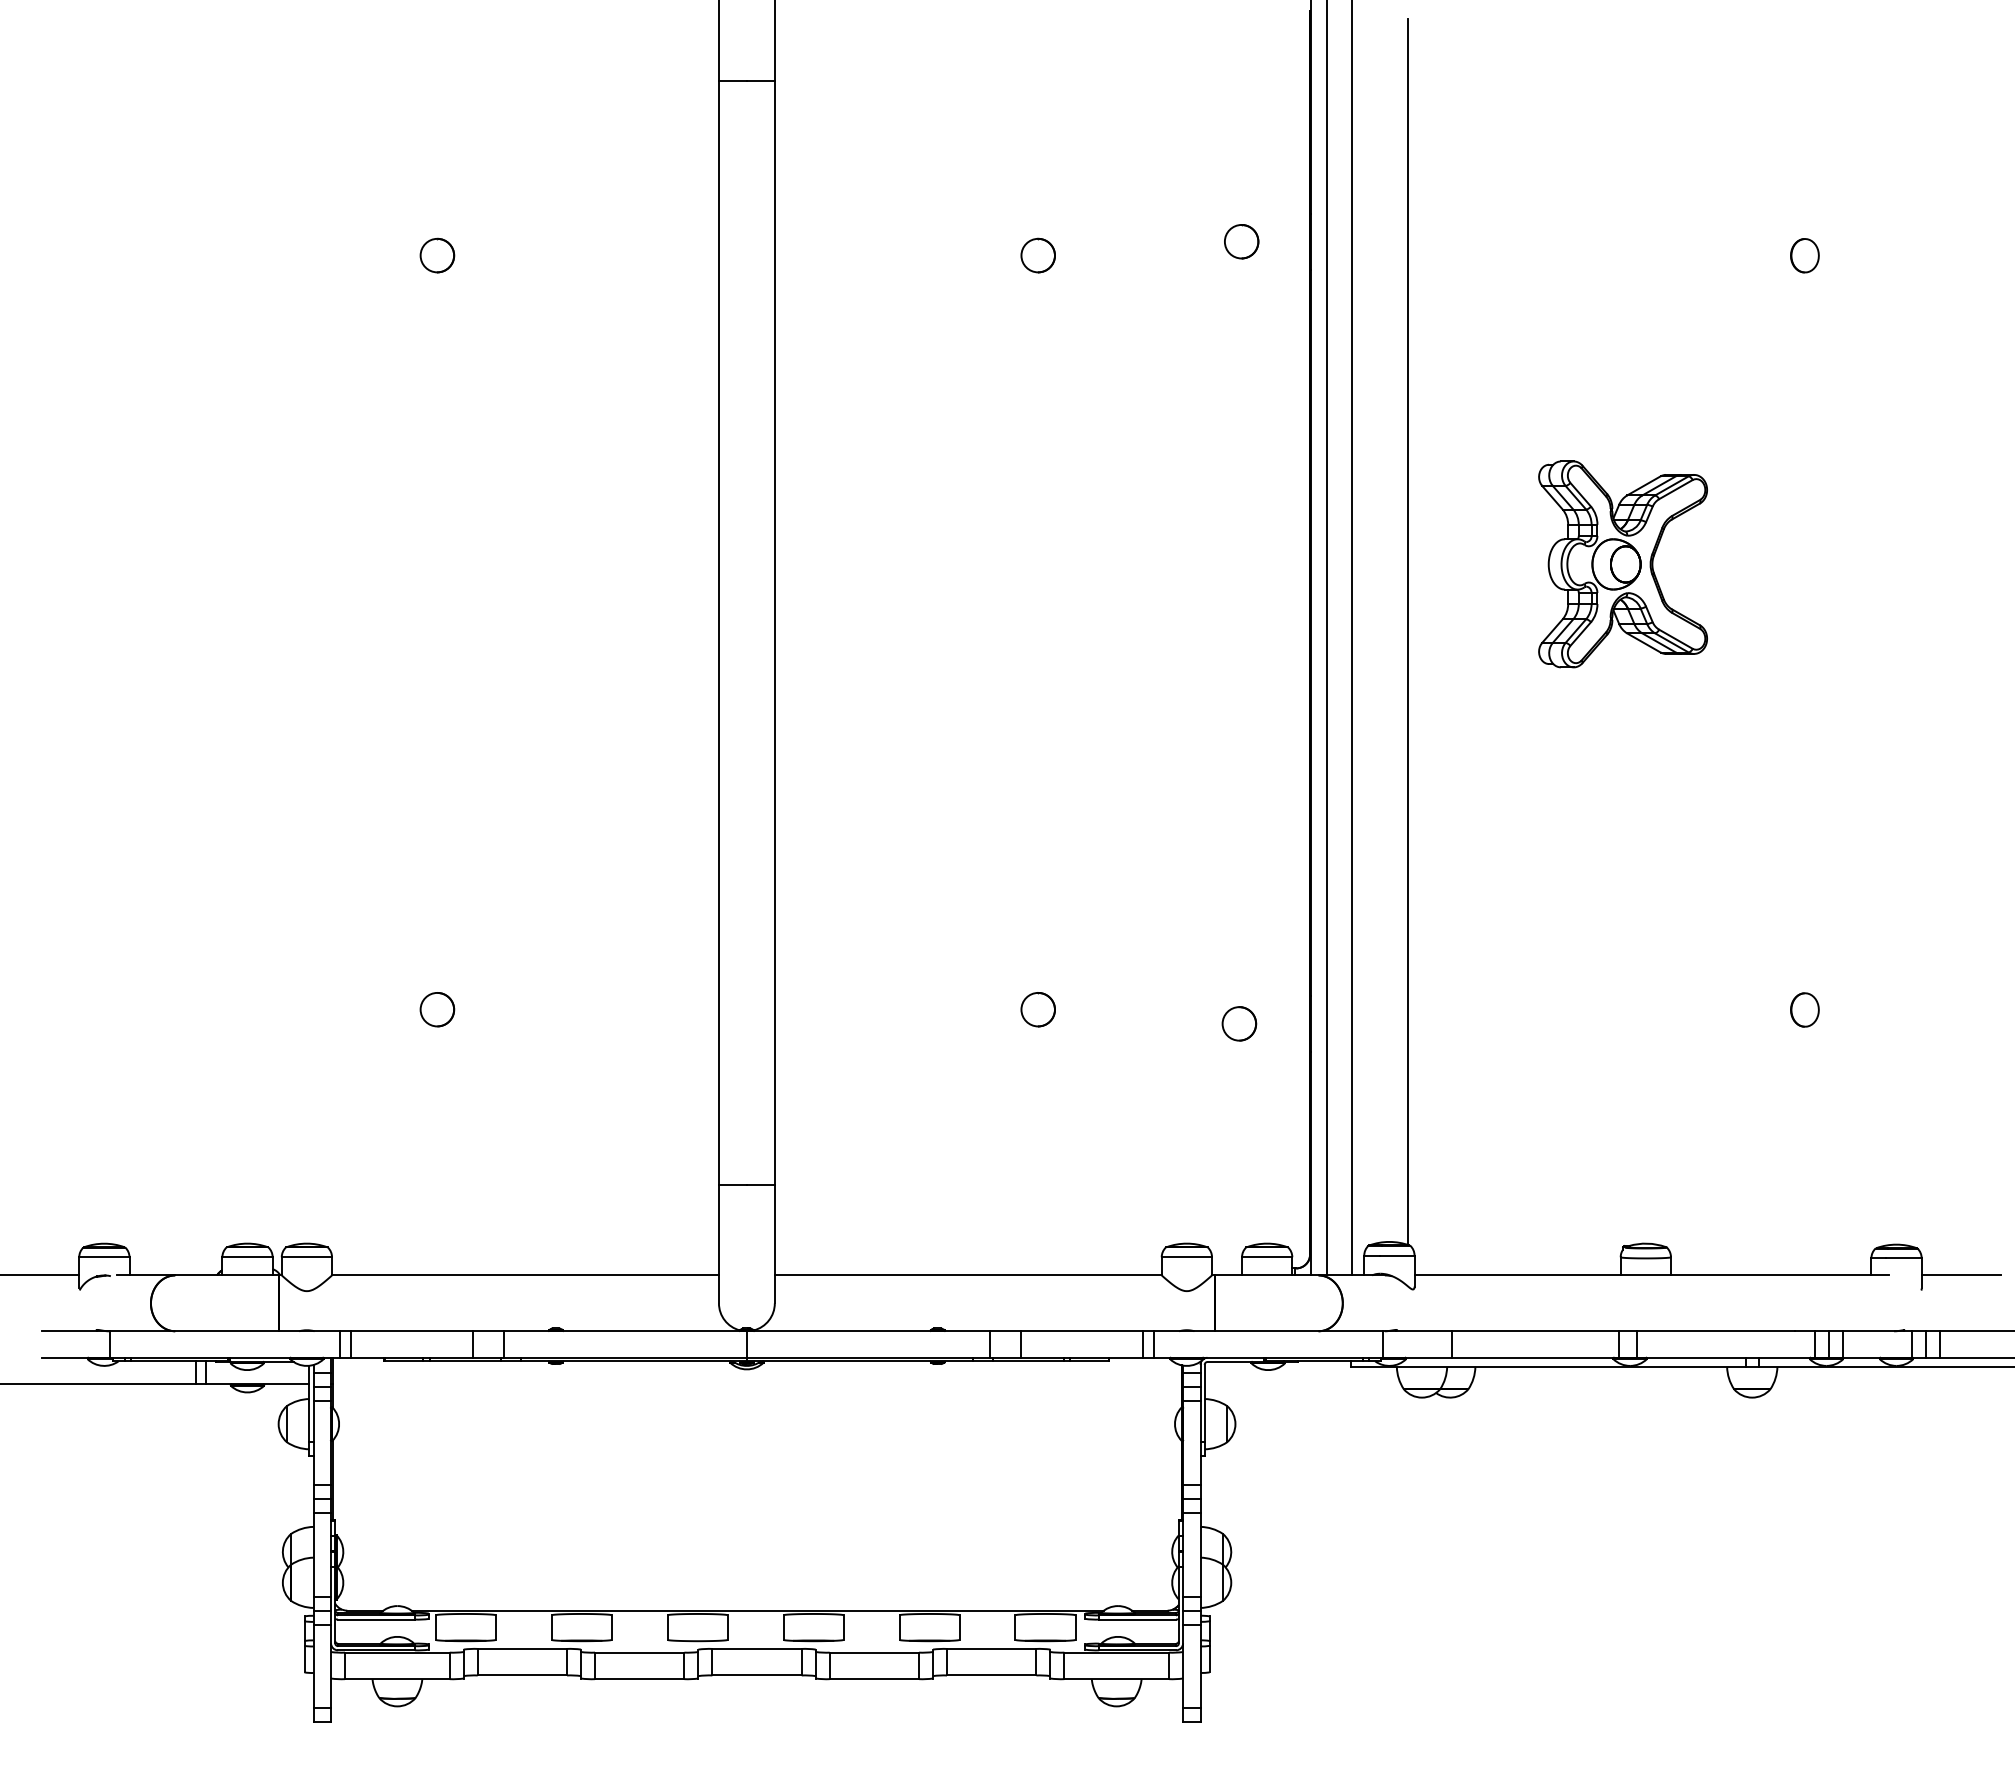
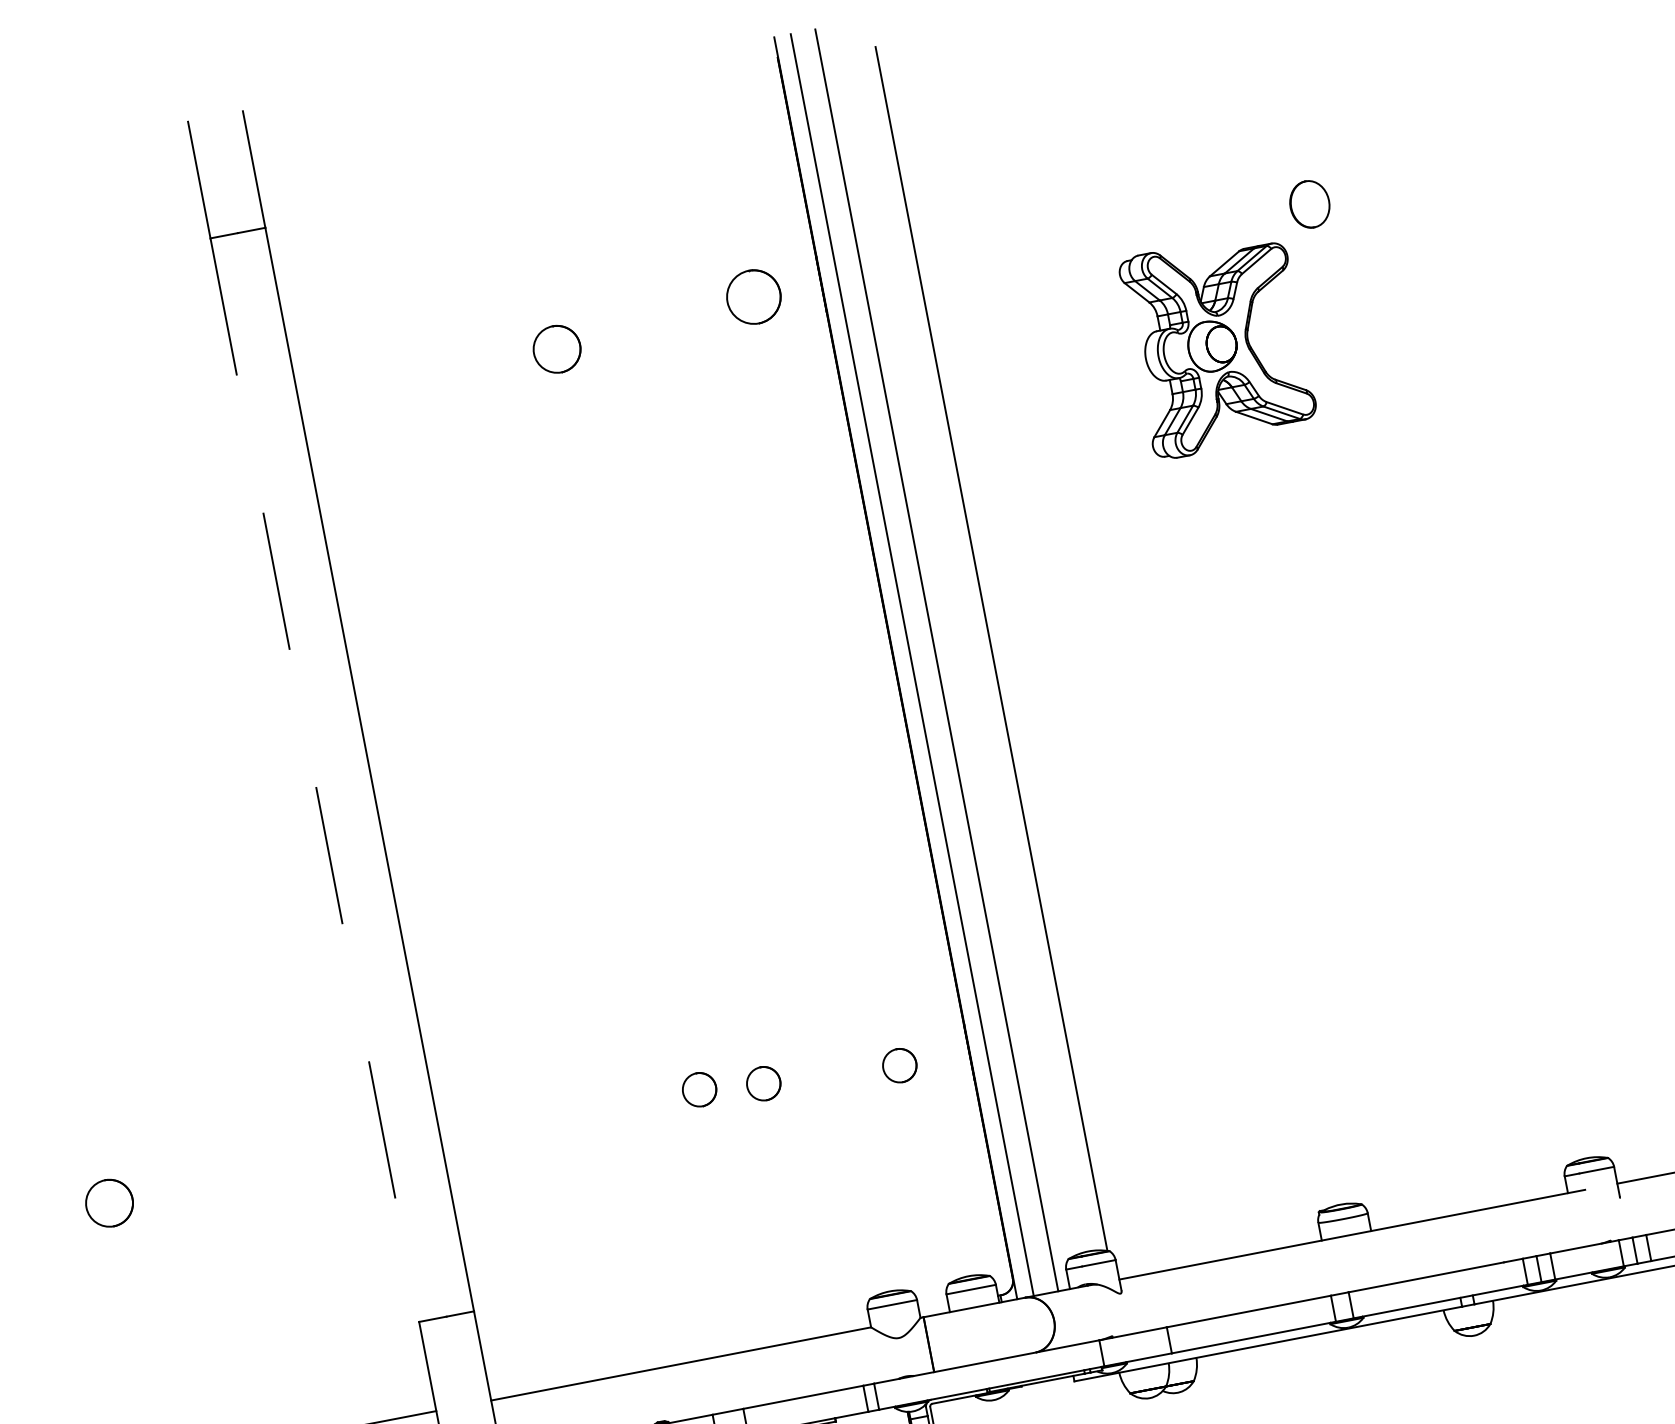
circle: (1241, 241) -> (753, 297), size x1.6
part: (1037, 255) -> (556, 349), size x1.4
part: (1804, 255) -> (1309, 204), size x1.4
part: (1622, 564) -> (1218, 345), moved
line: (718, 632) -> (314, 779), solid -> dashed
part: (437, 1009) -> (109, 1203), size x1.4
part: (1804, 1009) -> (1452, 944), removed
part: (1102, 1015) -> (763, 1083), added

